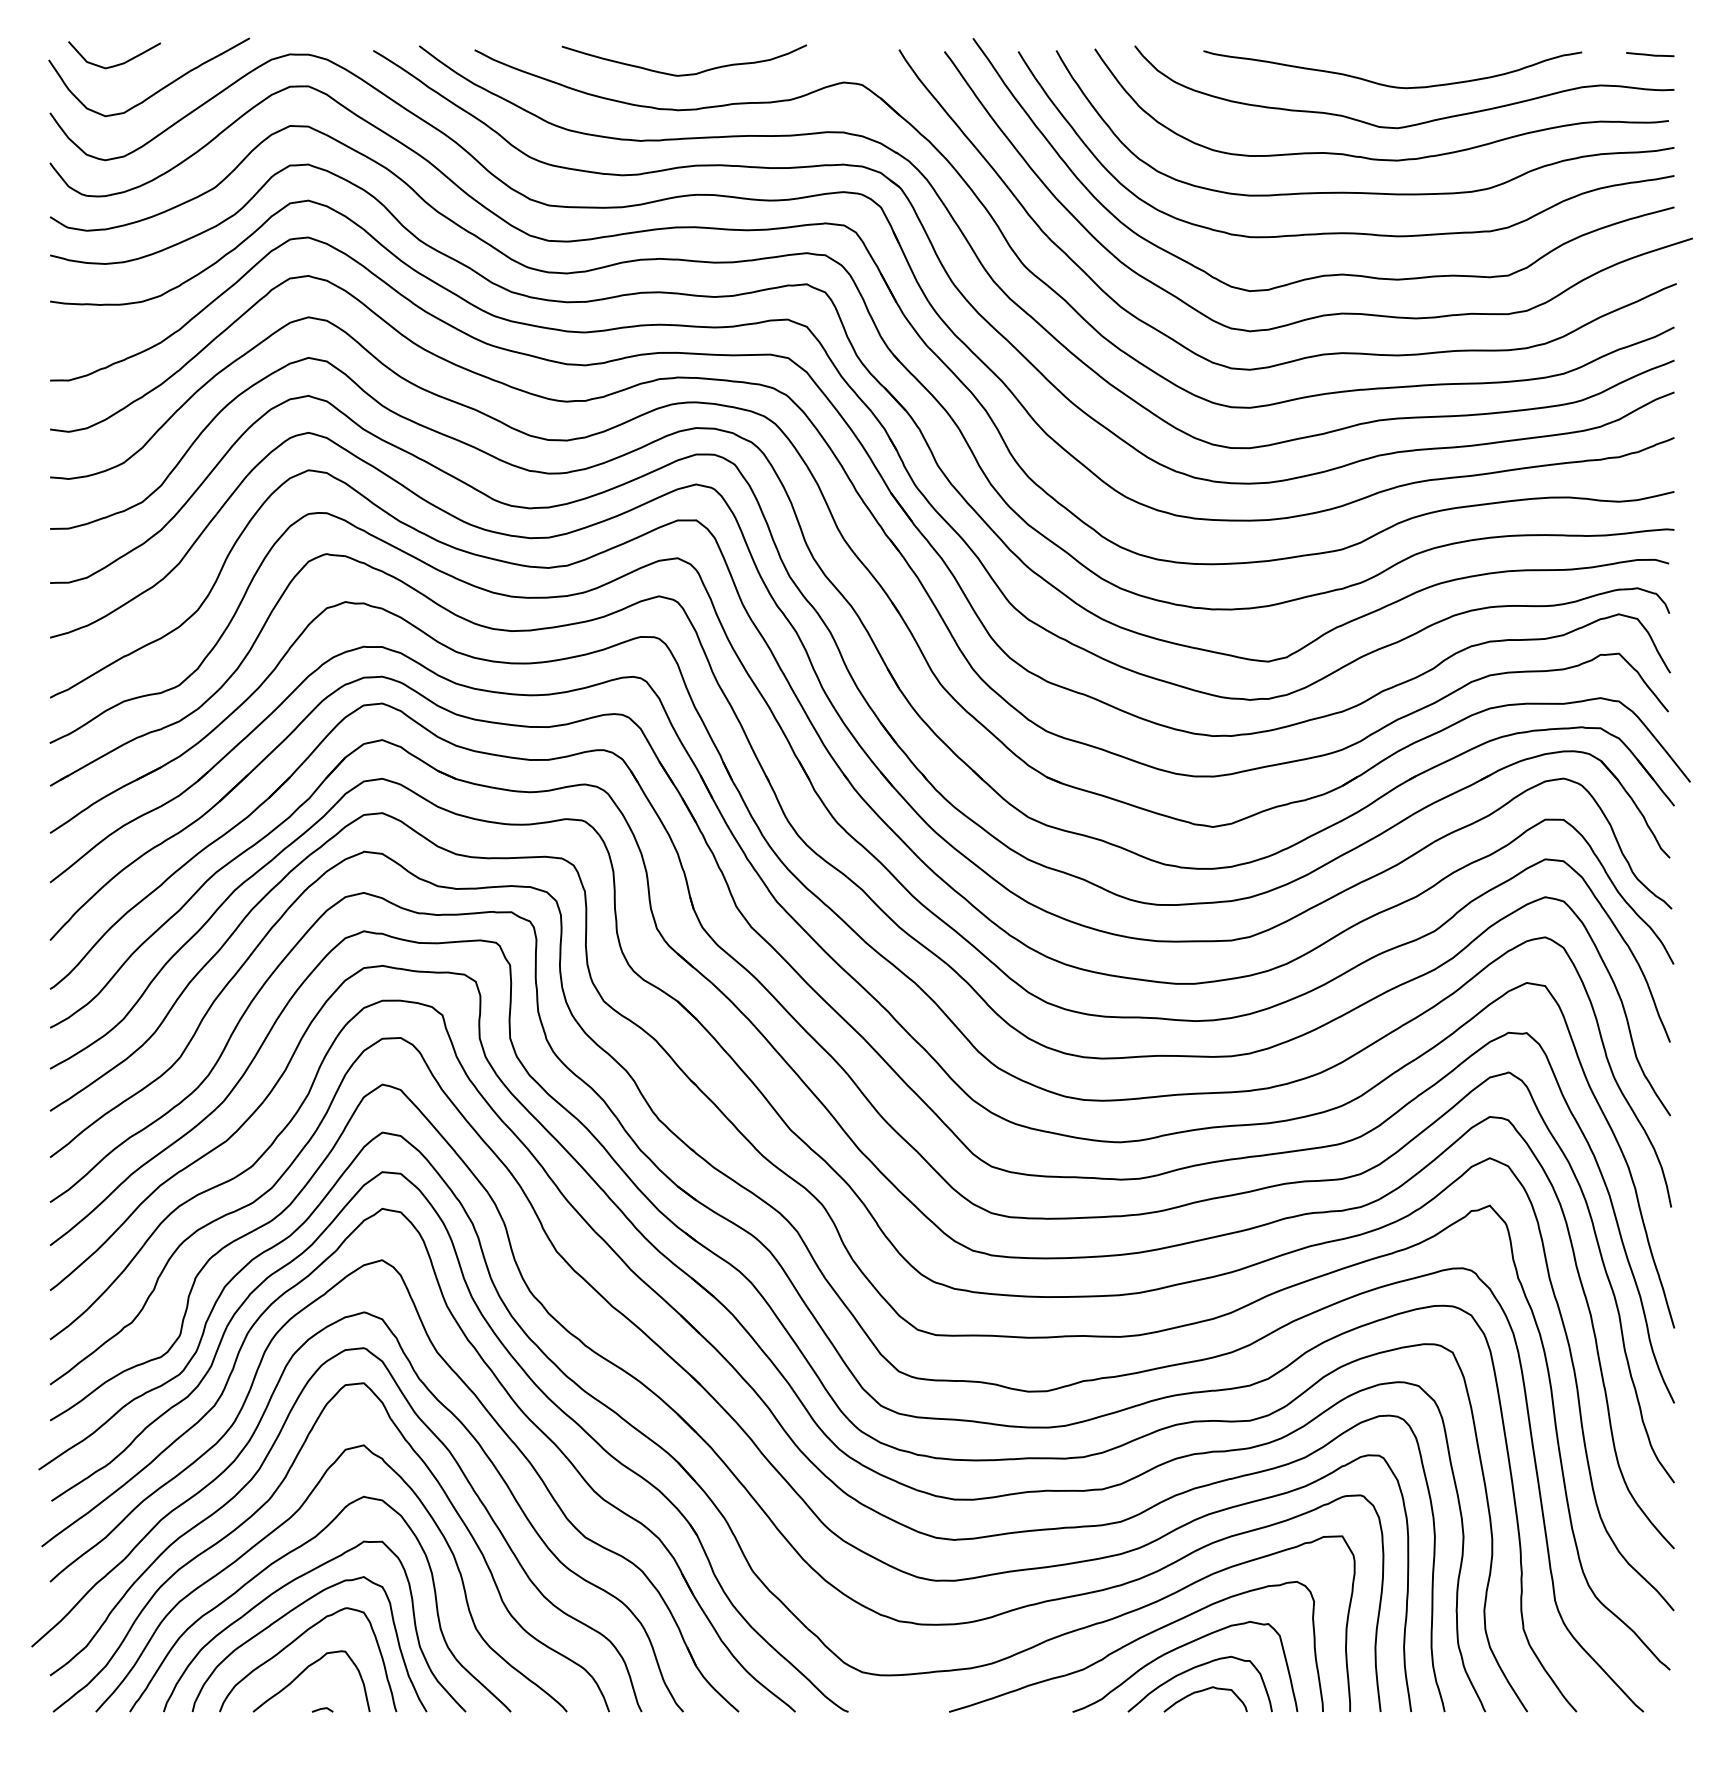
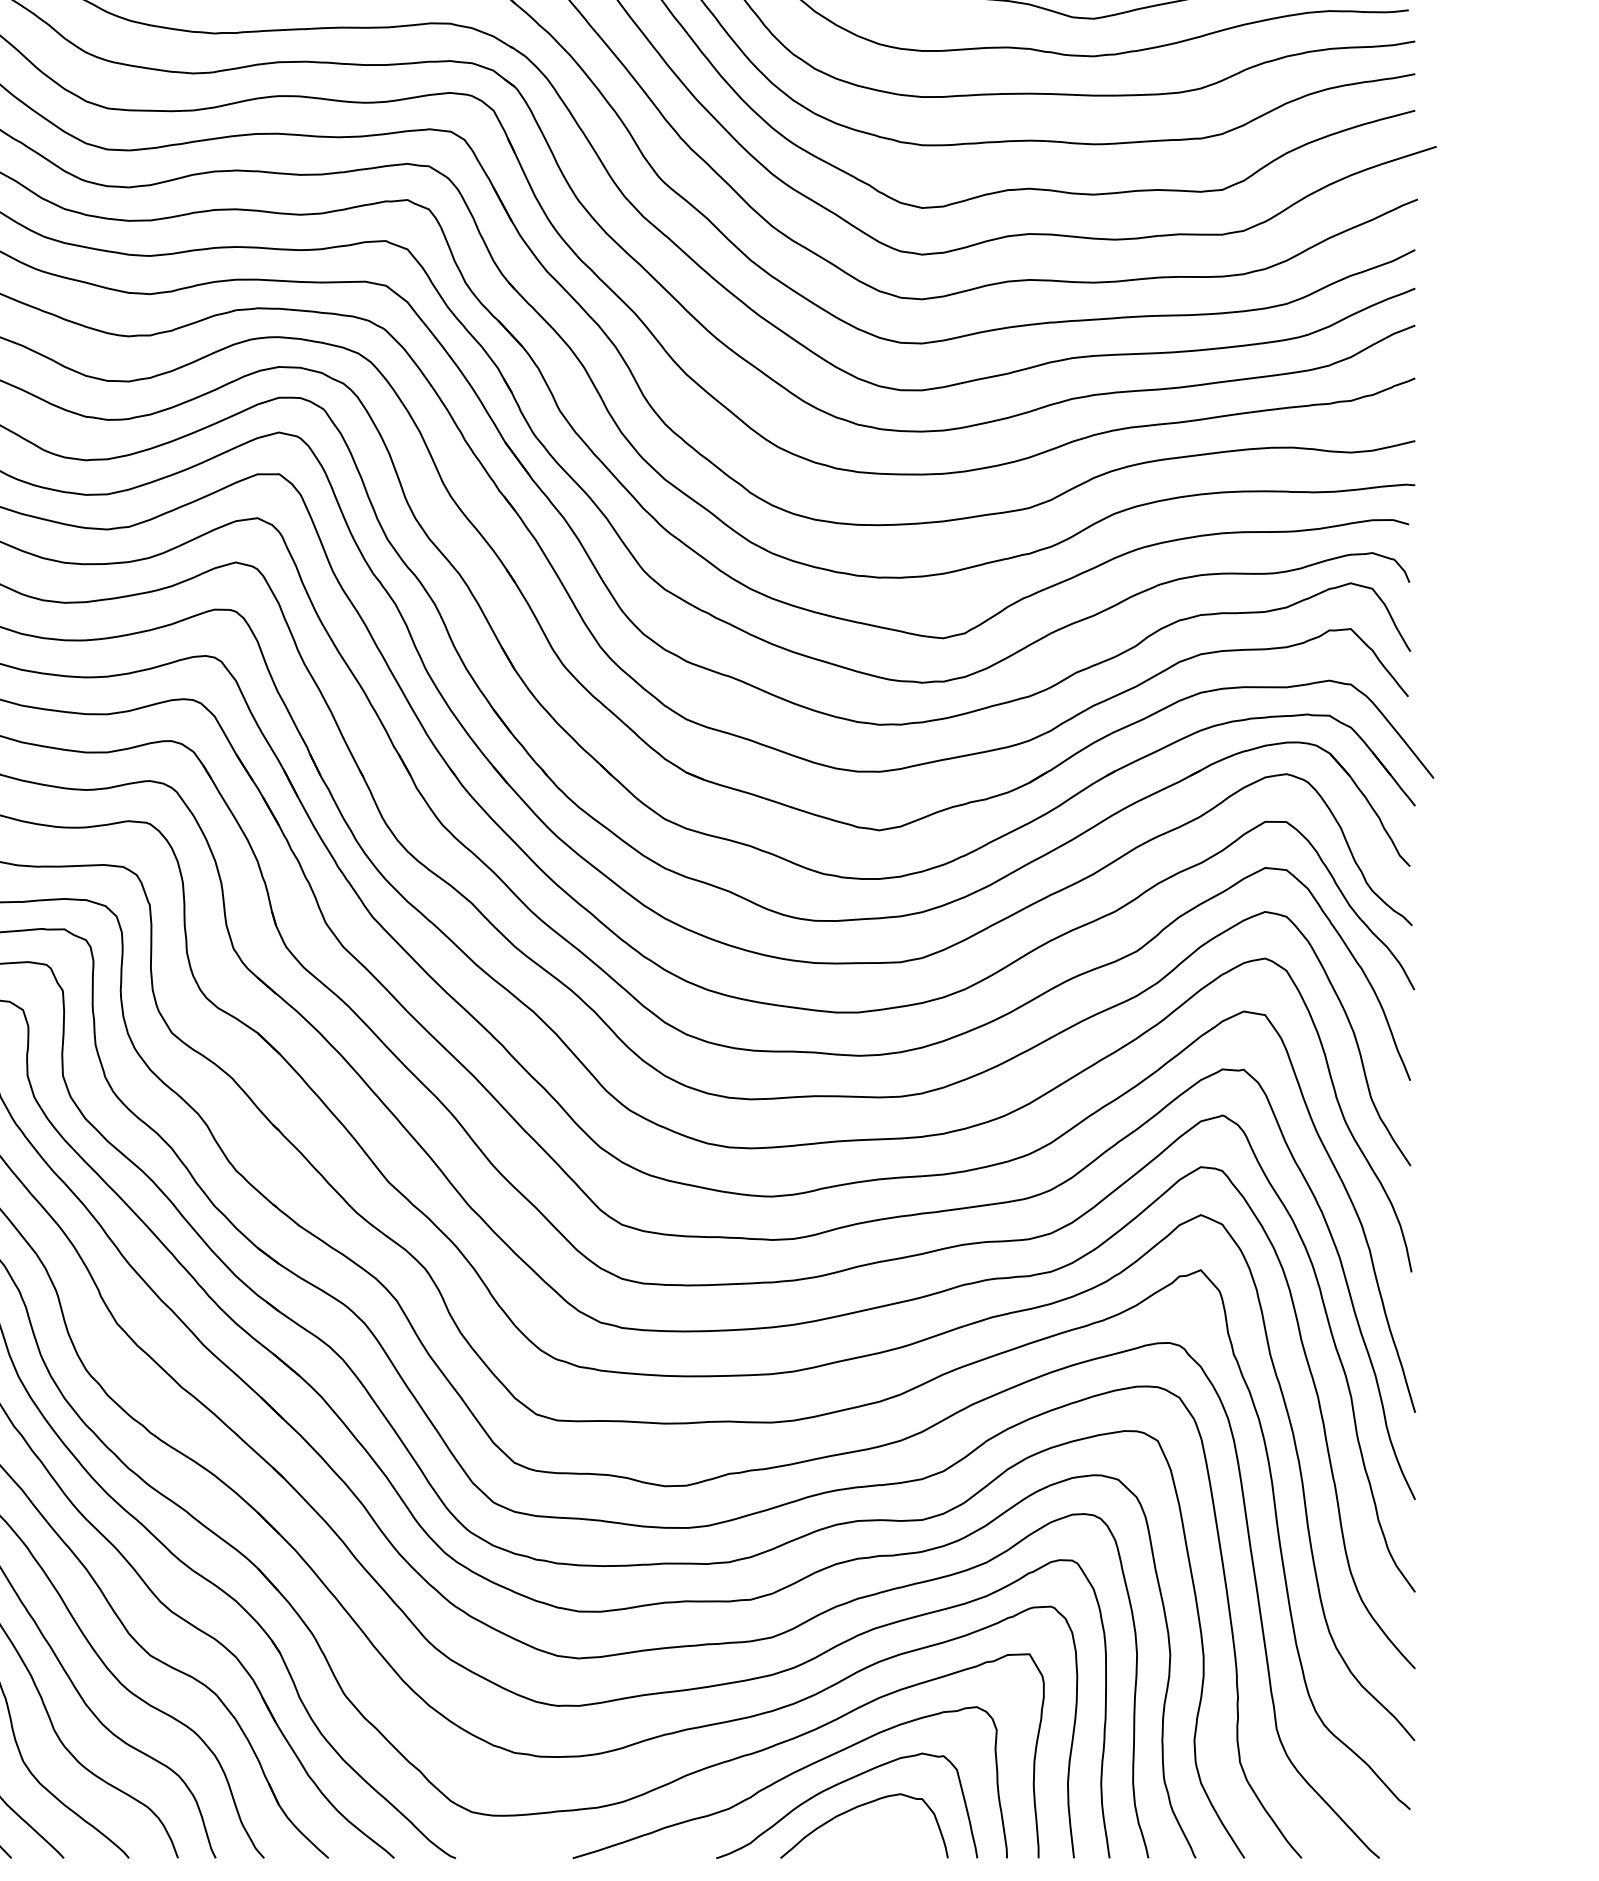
curve: (1203, 1691) -> (868, 1834), removed

